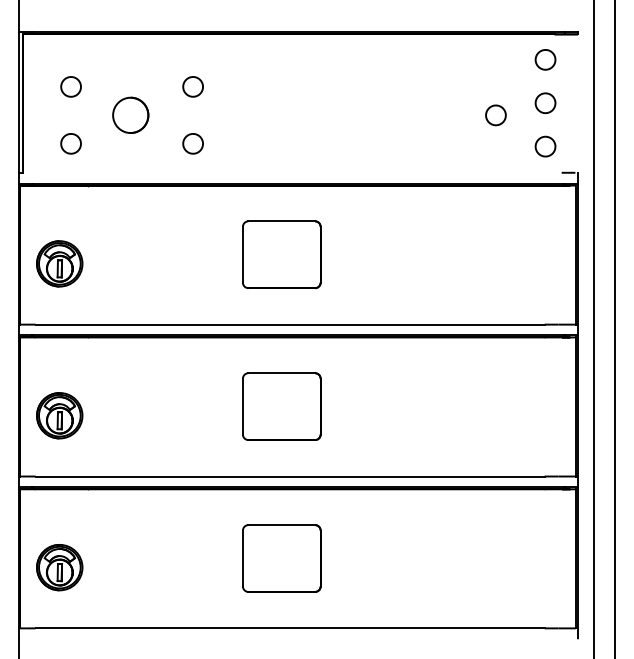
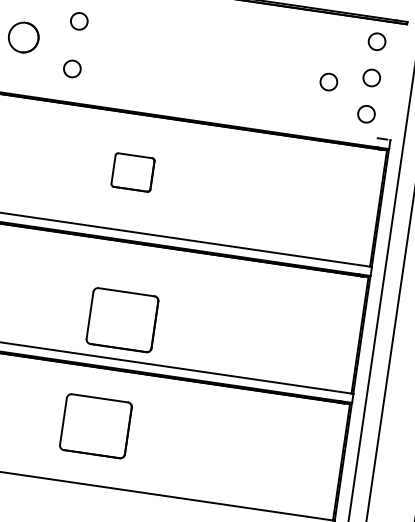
part: (281, 254) -> (132, 172), size x0.6
part: (281, 406) -> (122, 320), moved

